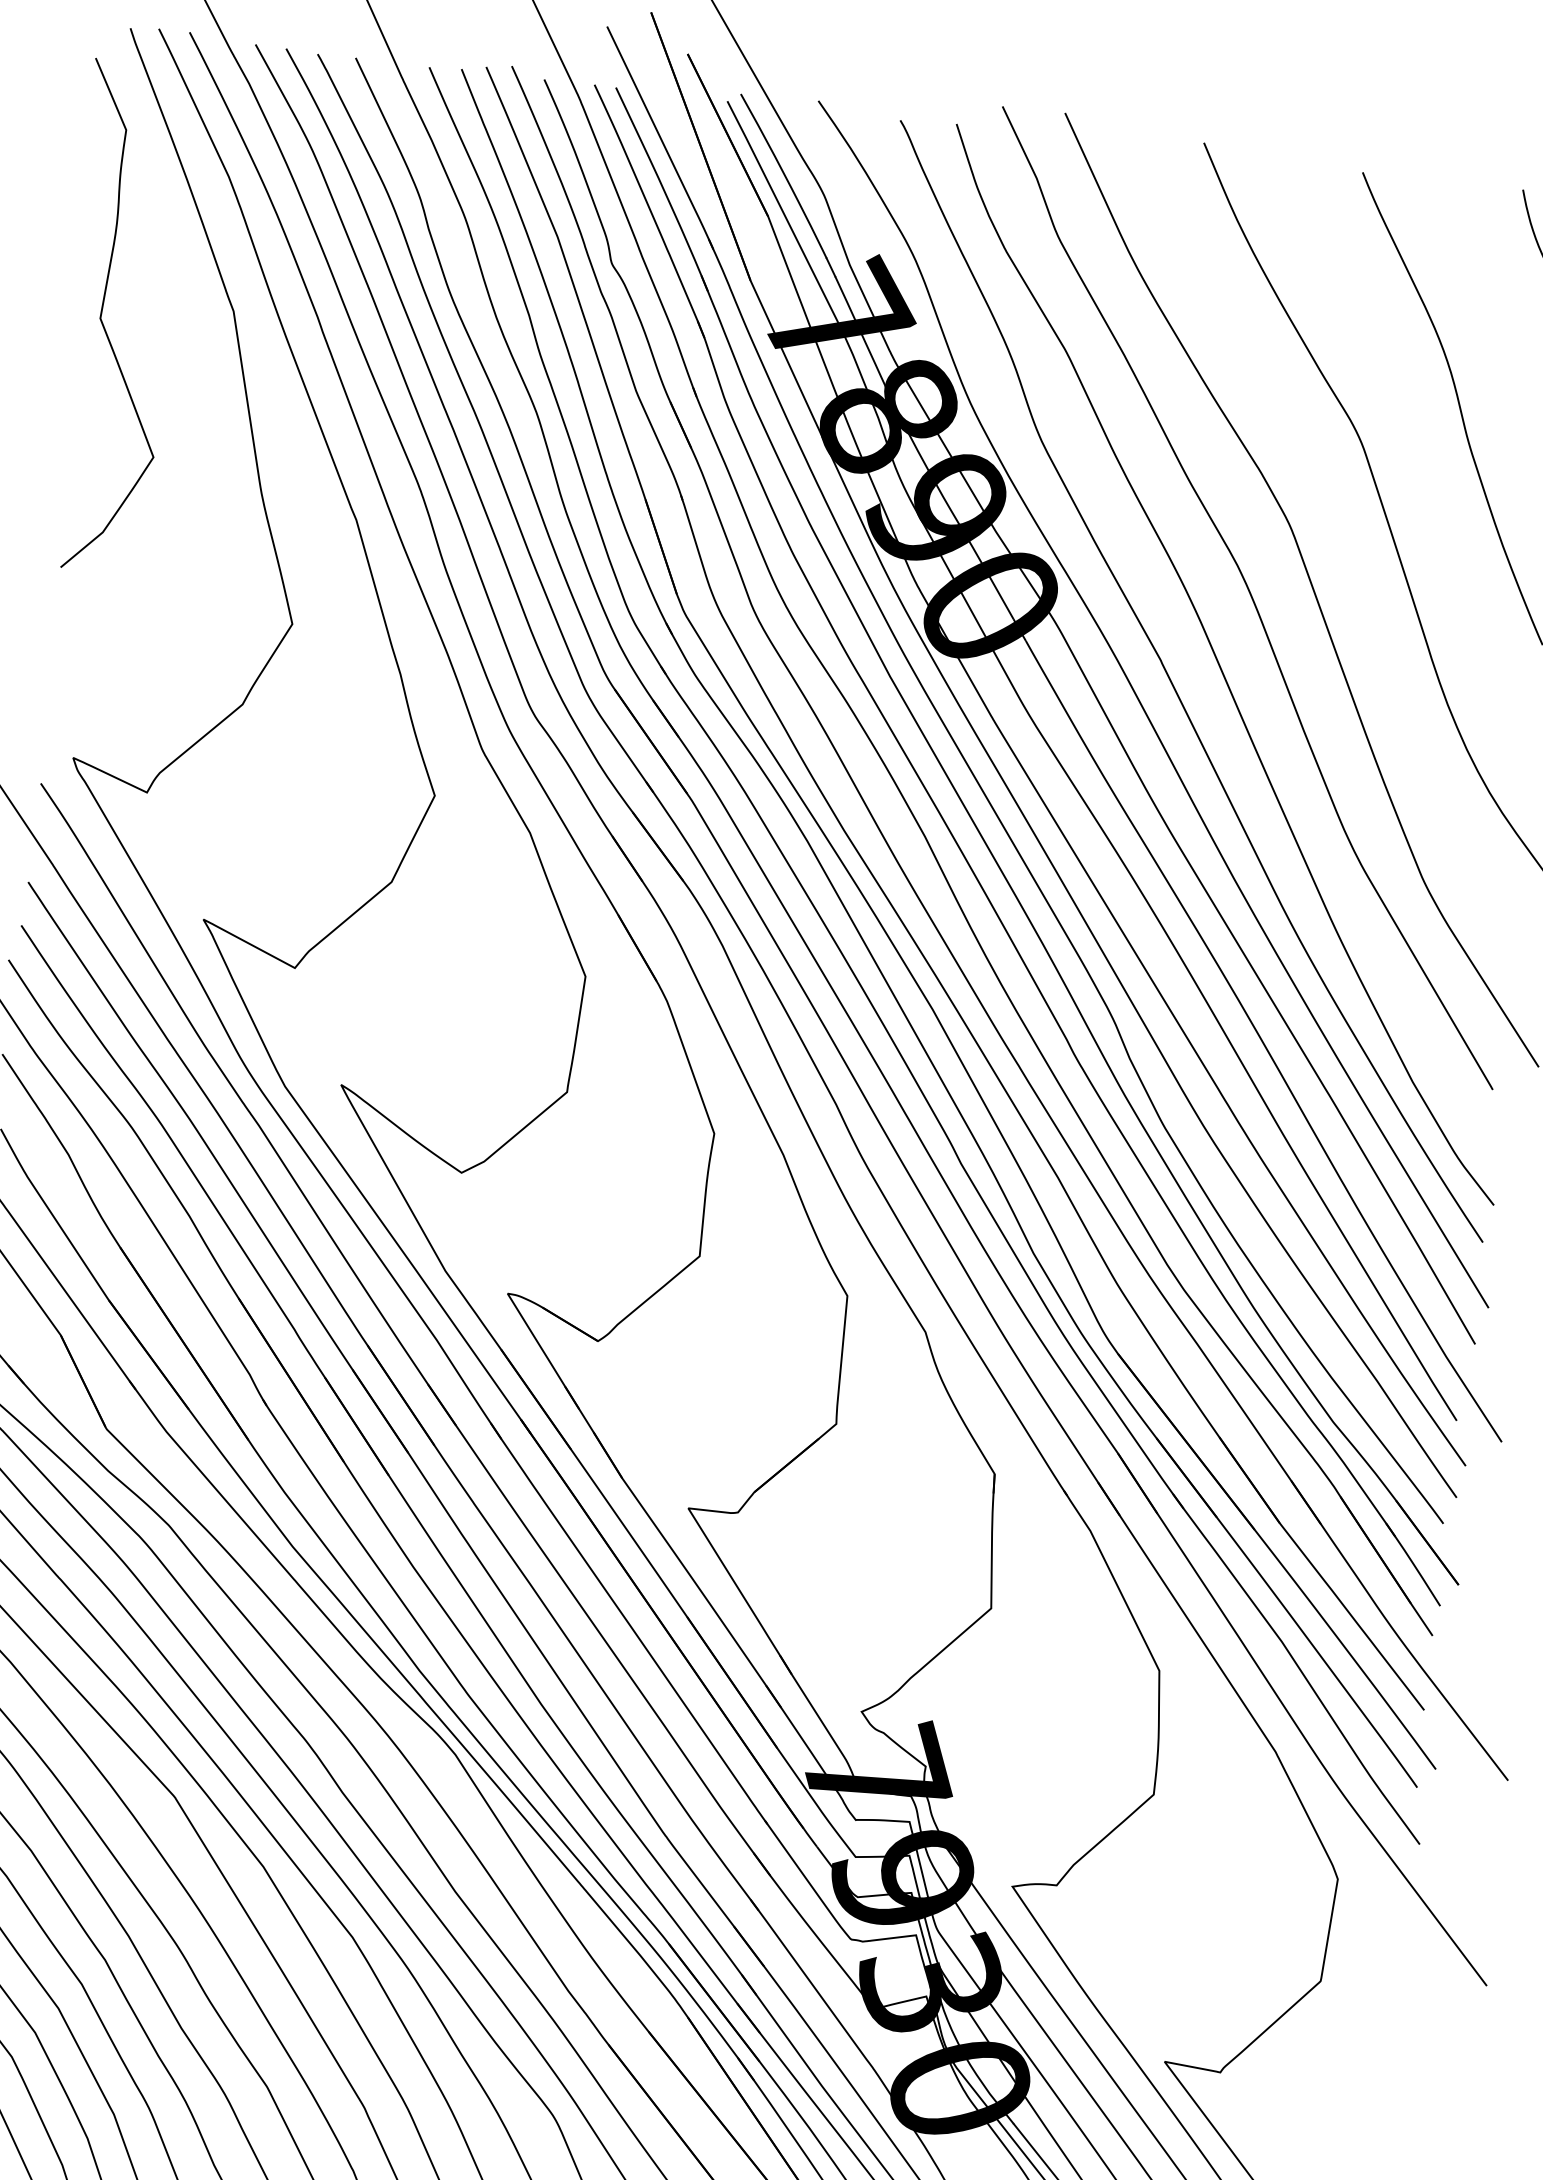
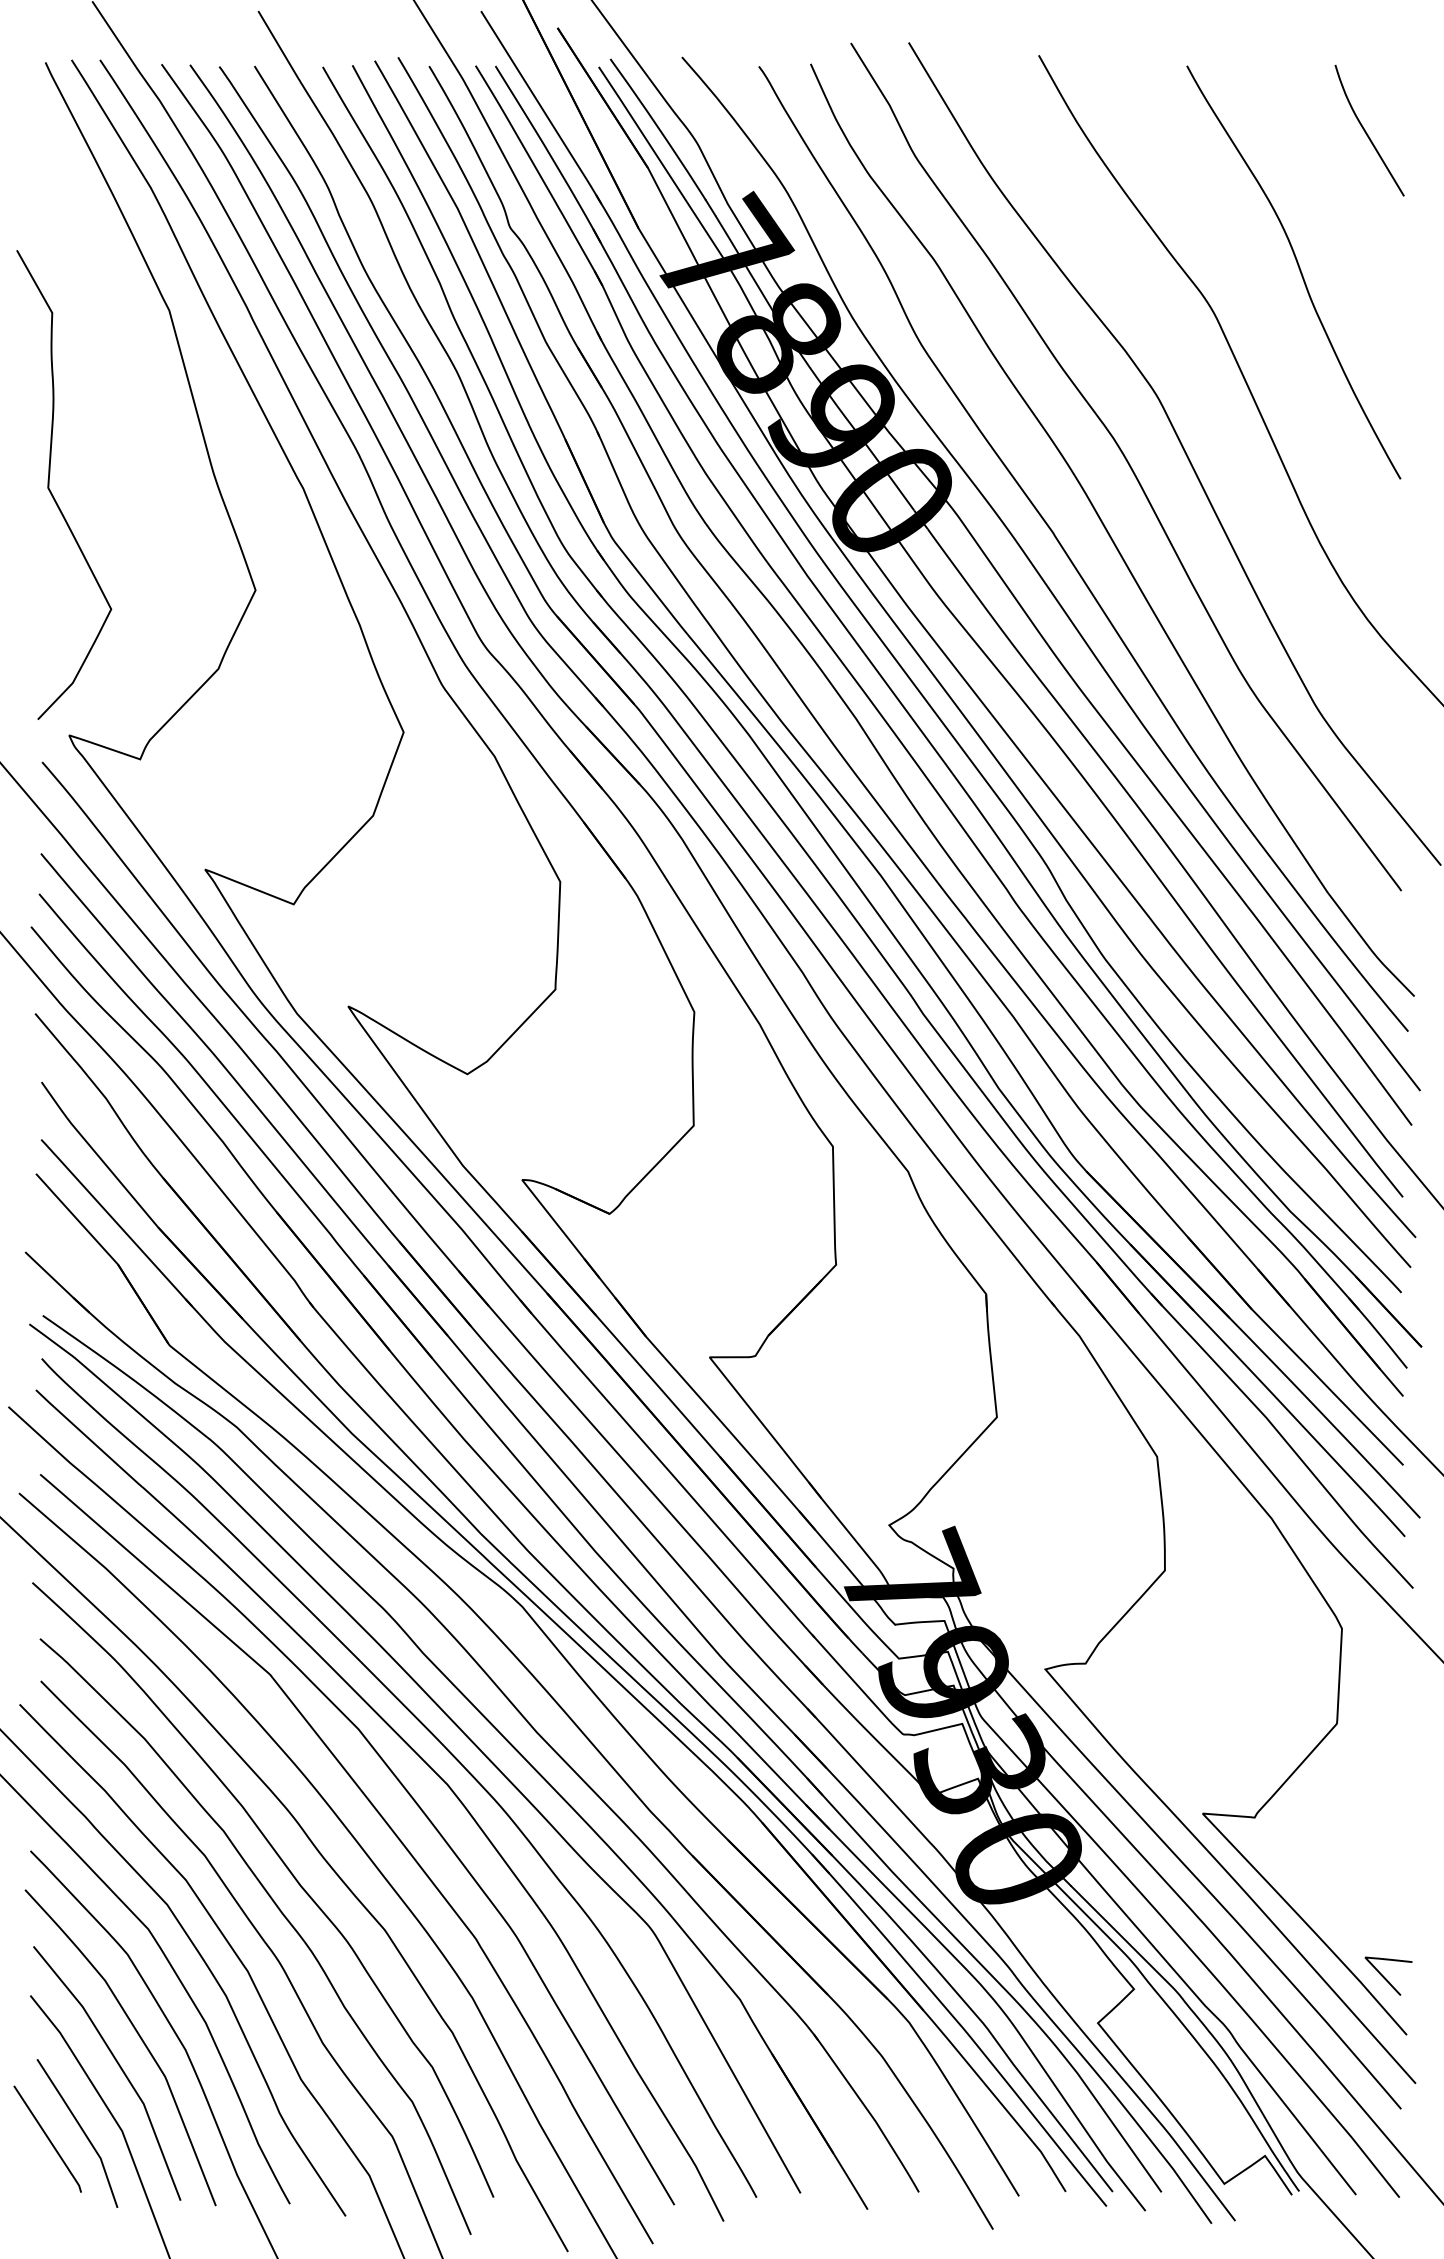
curve: (103, 322) -> (51, 491), moved

